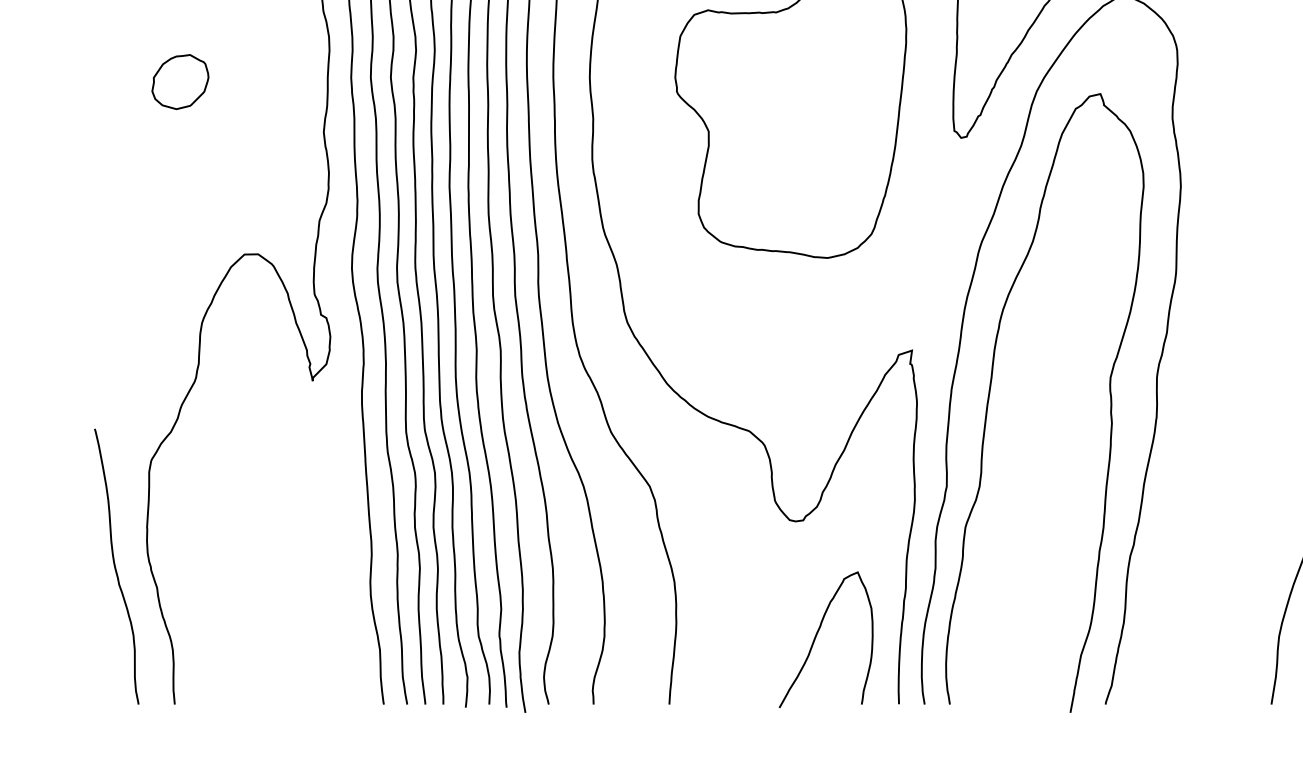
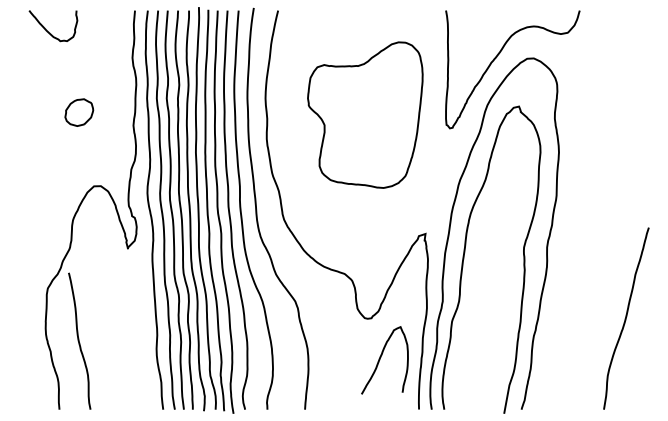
part: (180, 81) -> (79, 112), moved
curve: (116, 565) -> (79, 340), moved
curve: (817, 639) -> (380, 360), moved

